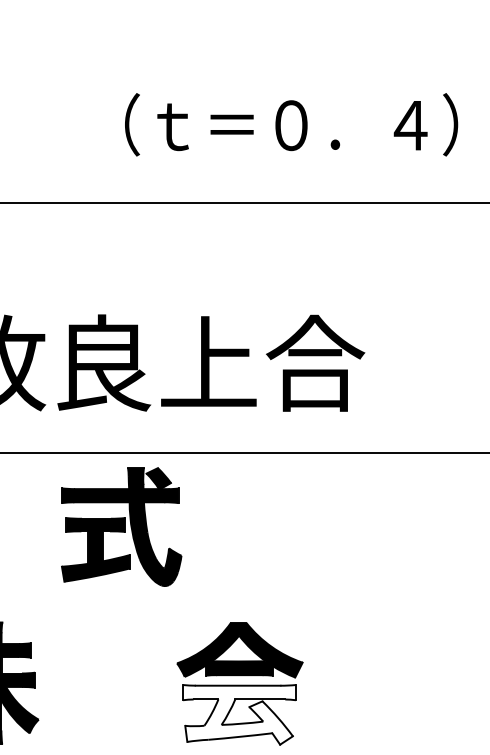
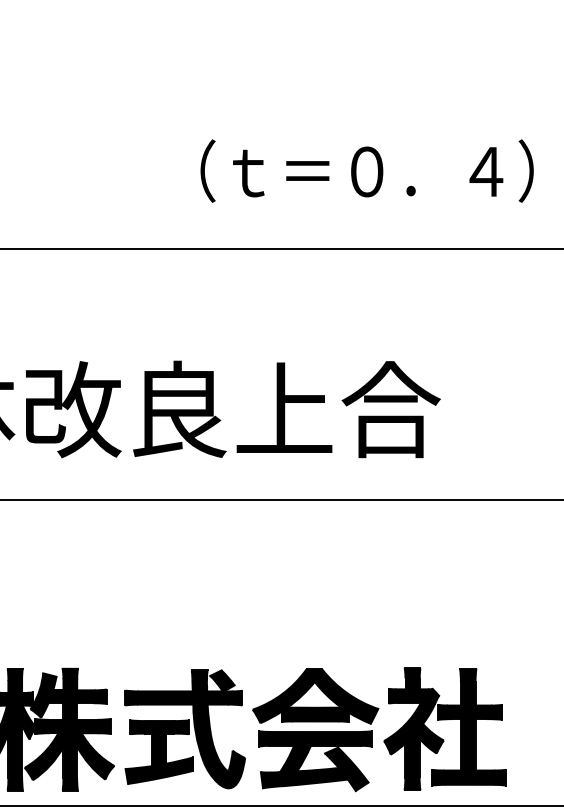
part: (120, 527) -> (184, 729), moved
part: (368, 674) -> (444, 720), added
fill: (238, 714) -> (314, 760), added

